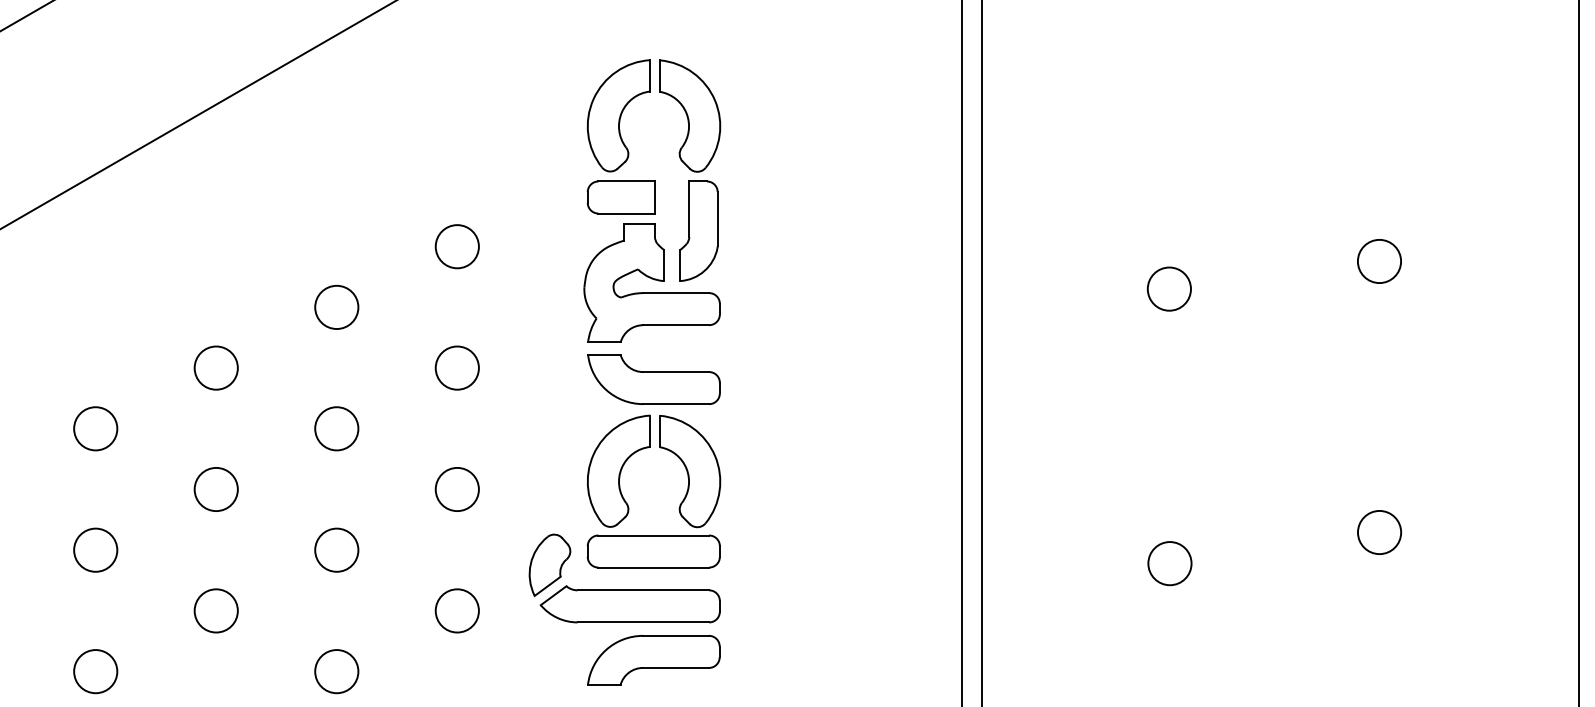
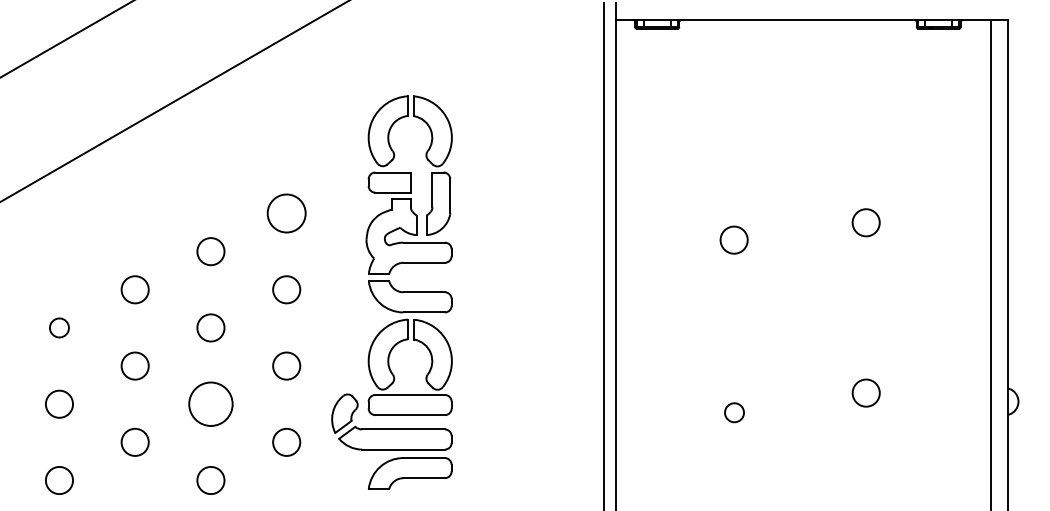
circle: (457, 246) -> (286, 213), size x1.4
circle: (95, 428) -> (59, 327), size x0.7
circle: (336, 549) -> (210, 403), size x1.6
circle: (1169, 563) -> (734, 412), size x0.7

